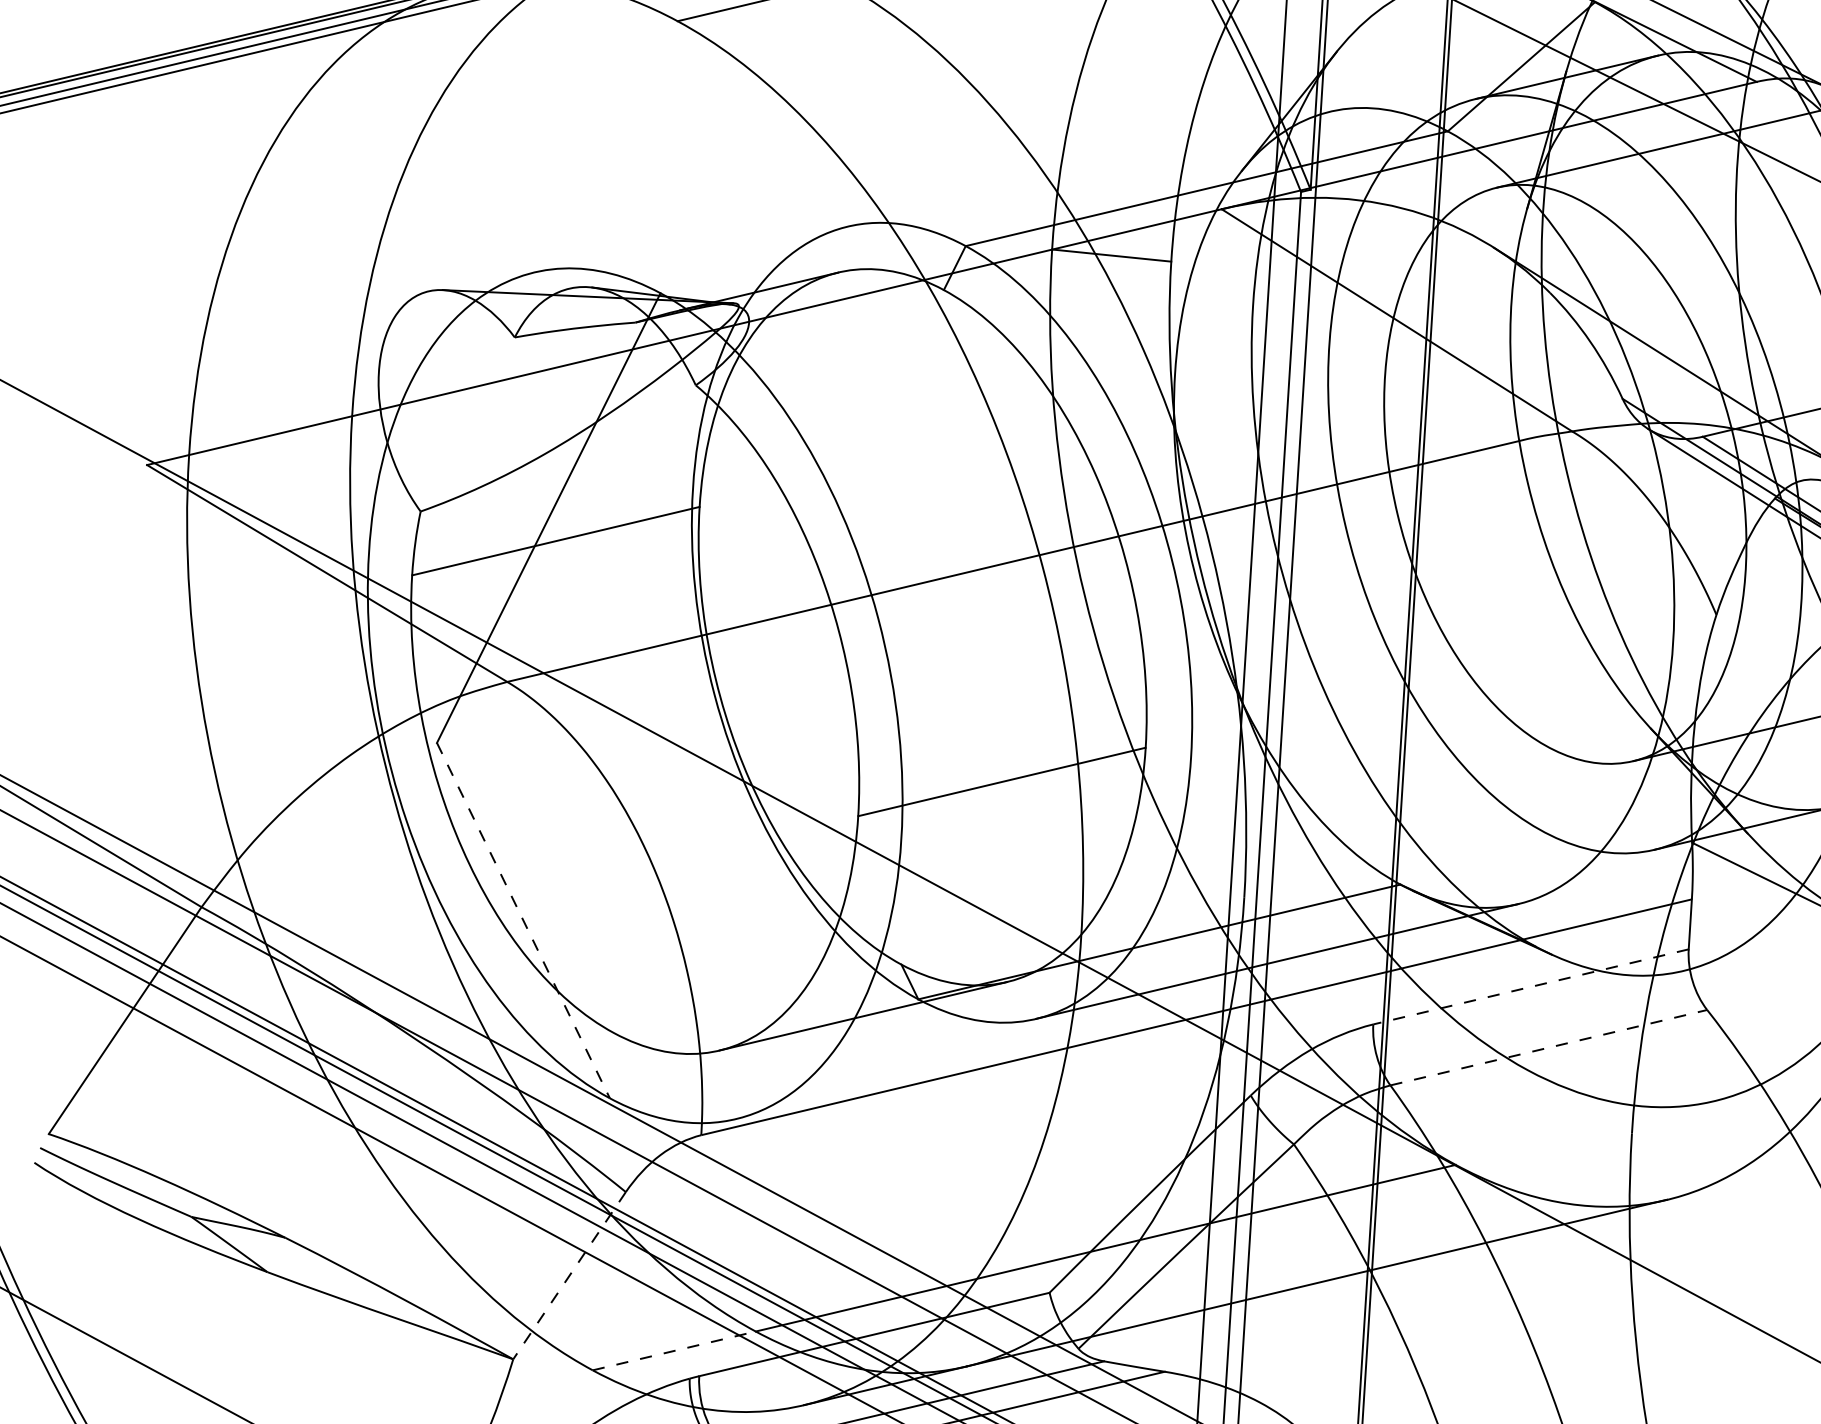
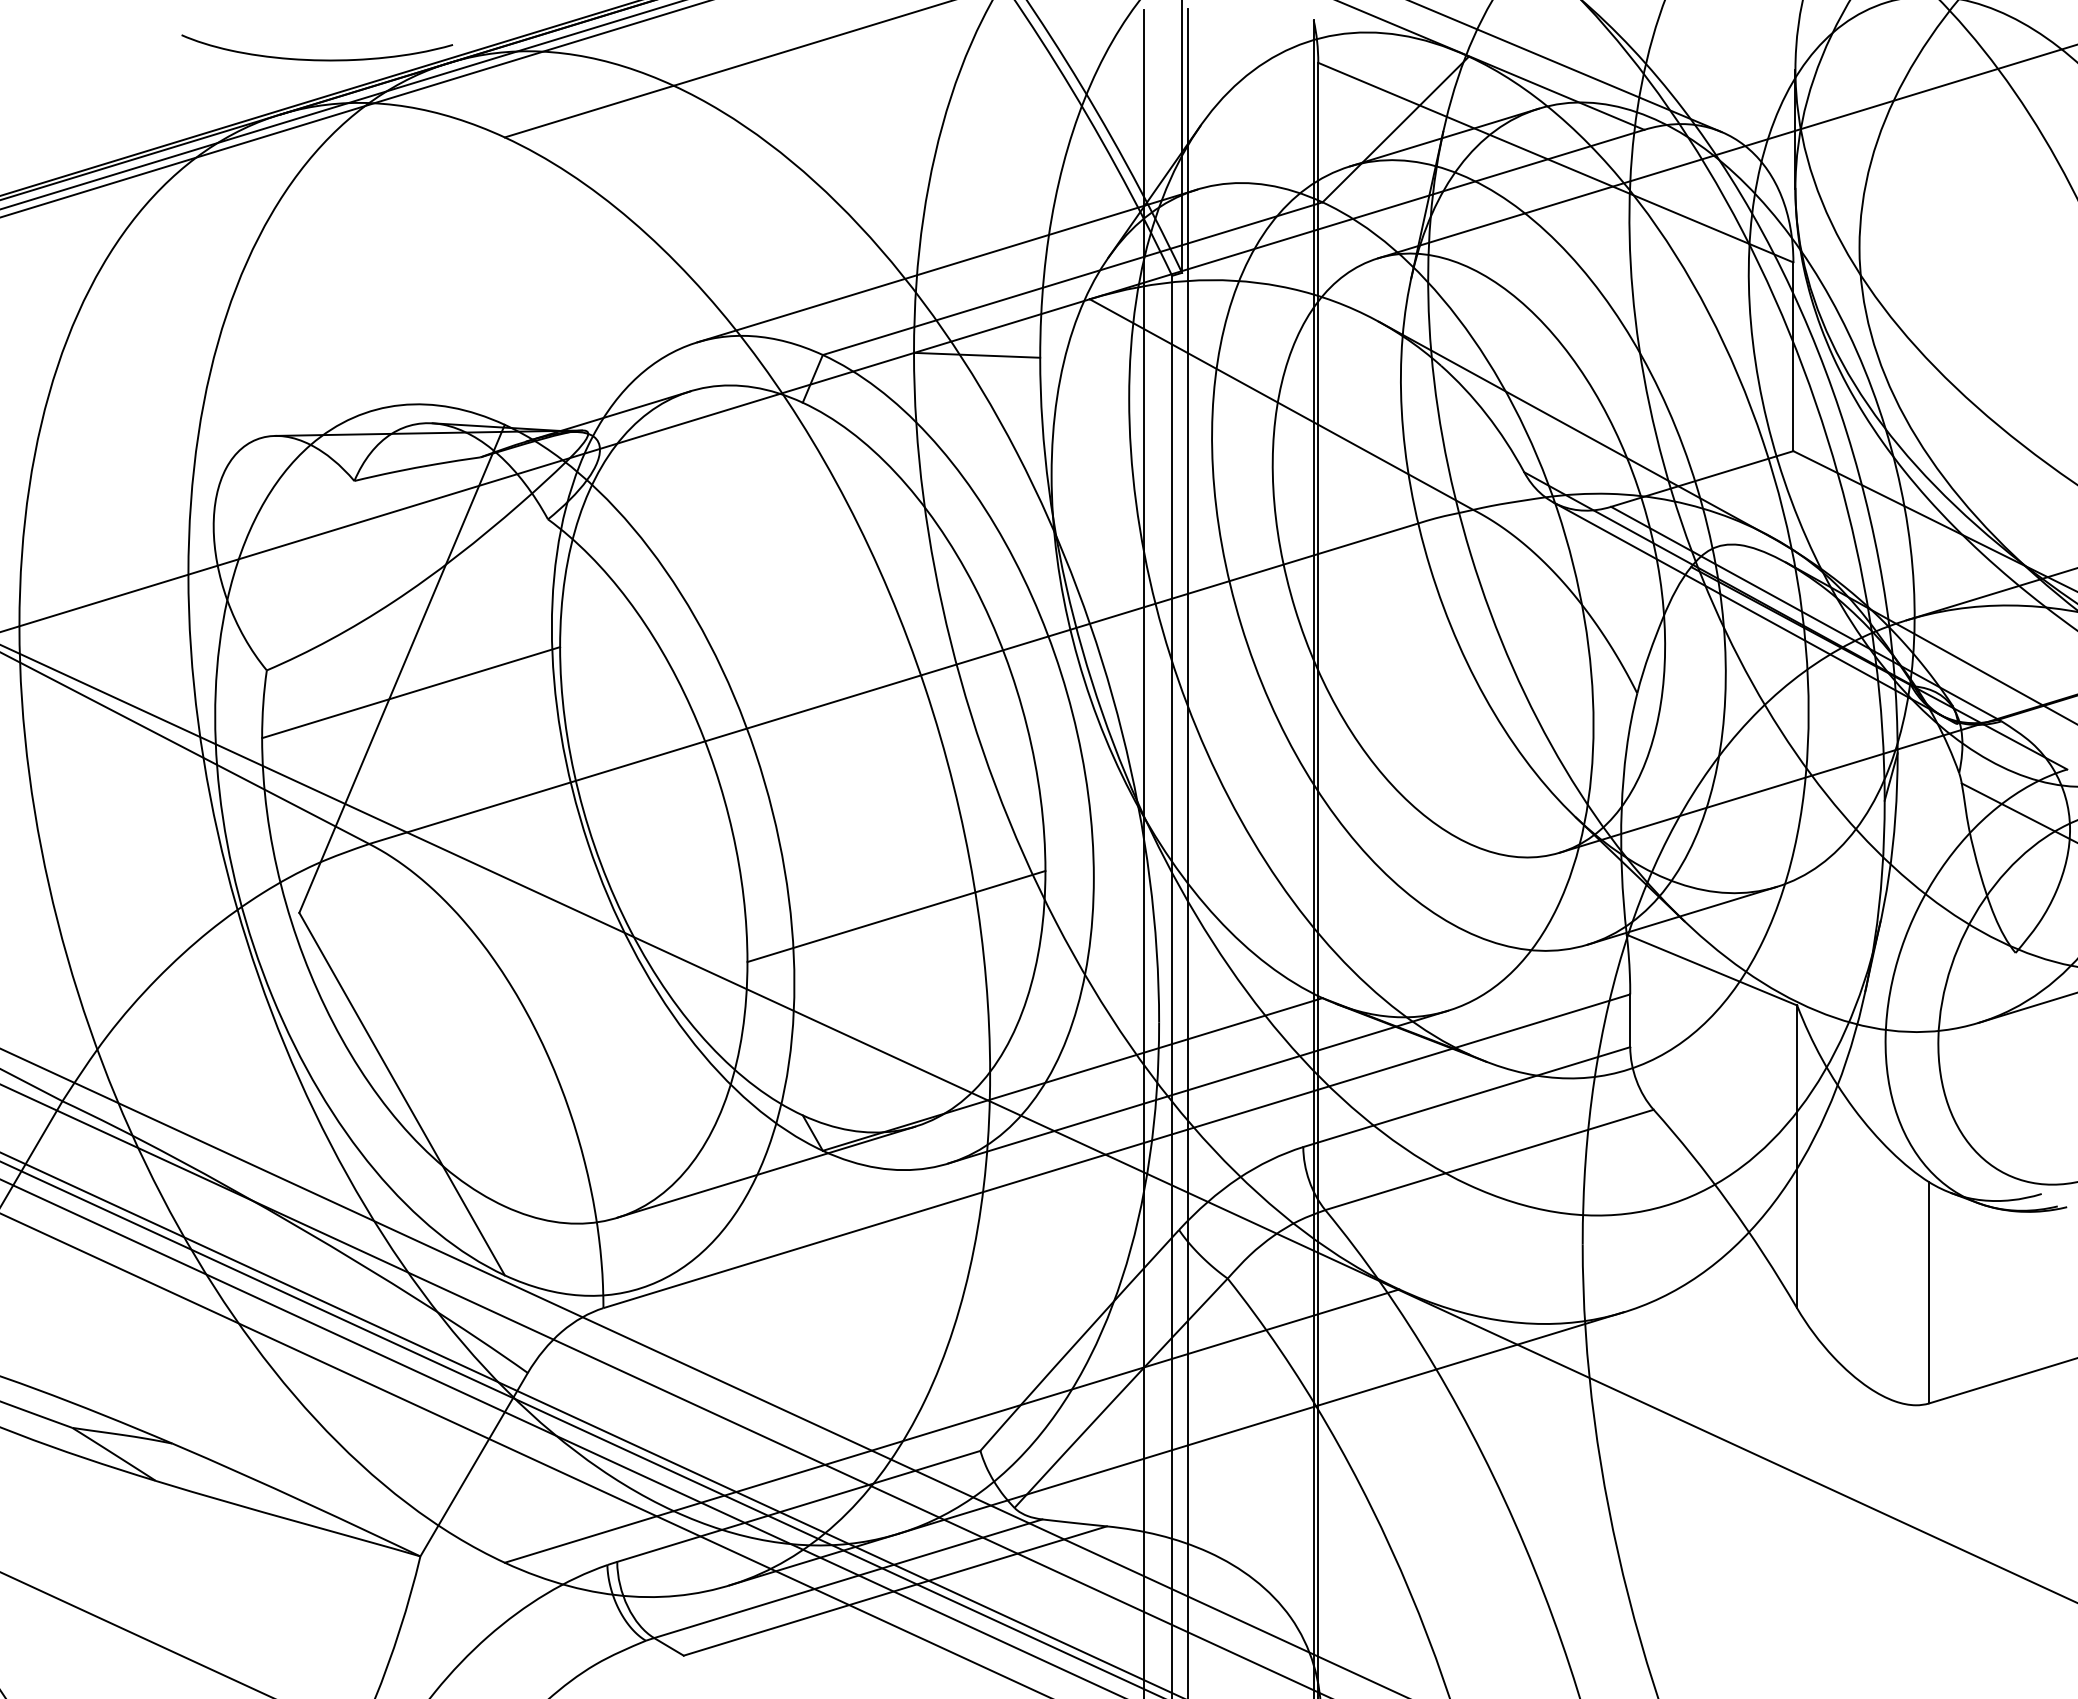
line: (1089, 168) -> (947, 265), added
line: (523, 921) -> (402, 1094), dashed -> solid
line: (1530, 987) -> (1466, 1097), dashed -> solid
line: (1548, 1047) -> (1489, 1159), dashed -> solid
line: (568, 1276) -> (473, 1465), dashed -> solid
line: (674, 1350) -> (589, 1536), dashed -> solid

